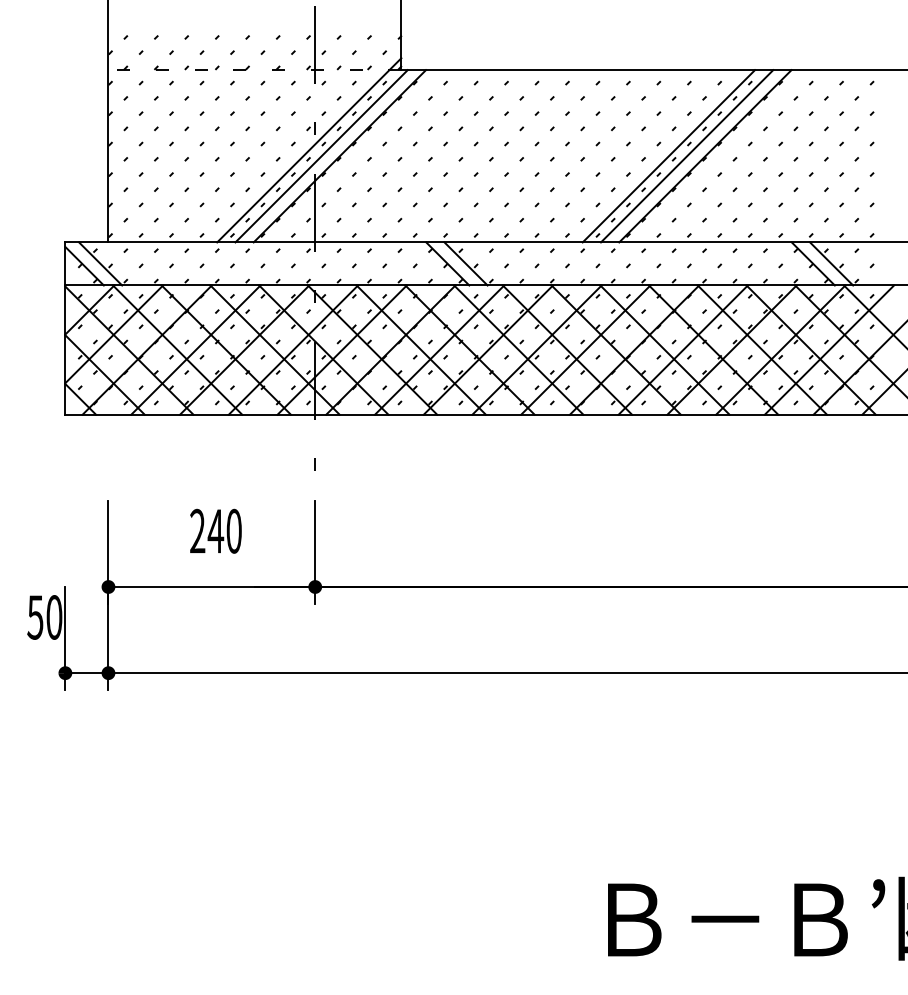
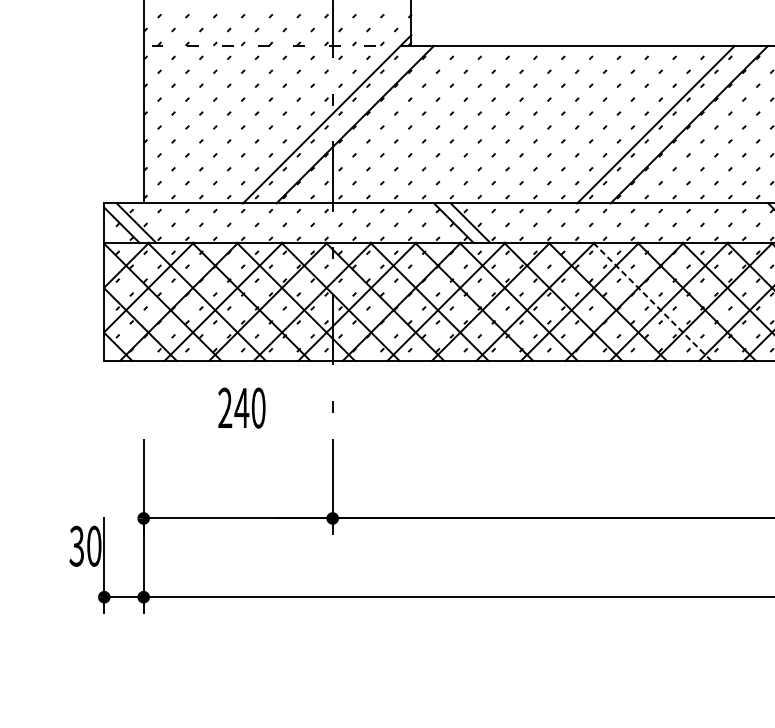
line: (321, 156) -> (338, 124), removed
line: (686, 156) -> (672, 124), removed
line: (665, 350) -> (652, 302), solid -> dashed
text: (215, 530) -> (241, 407), moved
text: (35, 617) -> (76, 546), 50 -> 30

